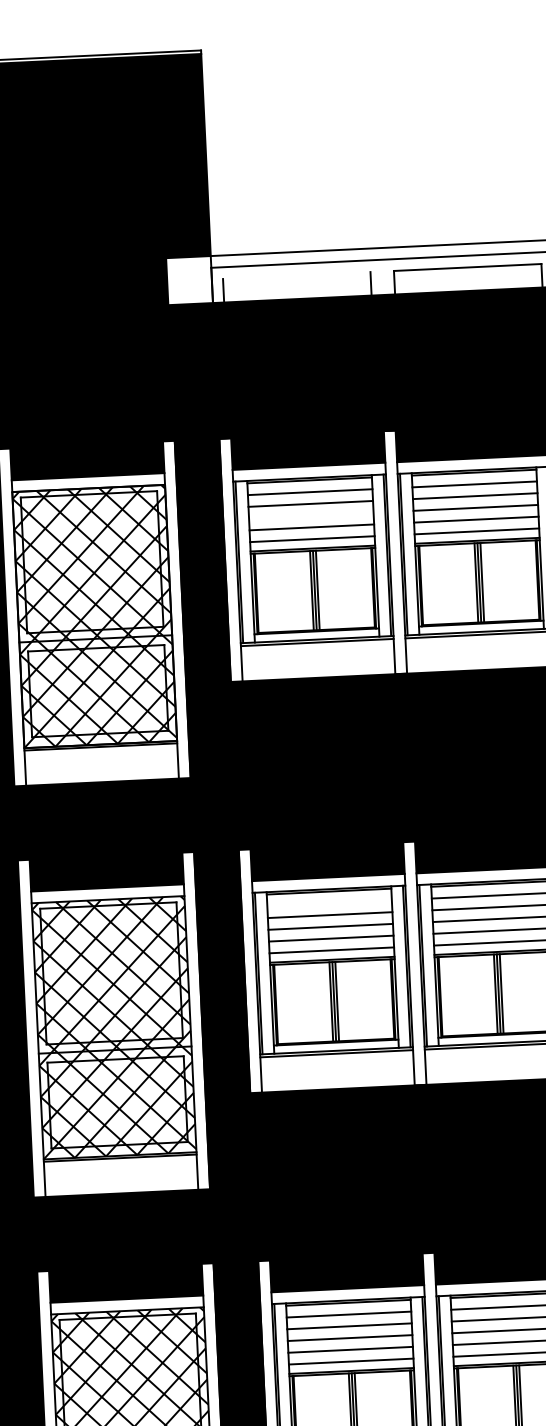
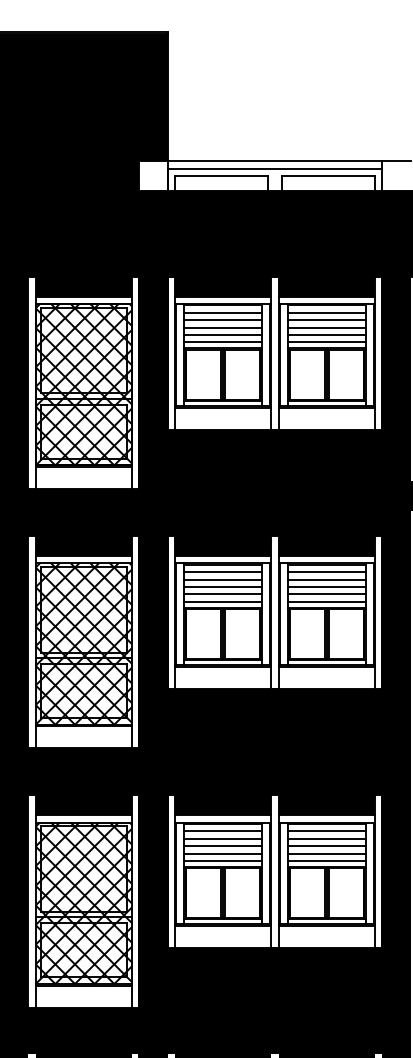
line: (295, 276) -> (220, 176), added
line: (310, 515) -> (222, 327), added
line: (328, 903) -> (222, 572), added

